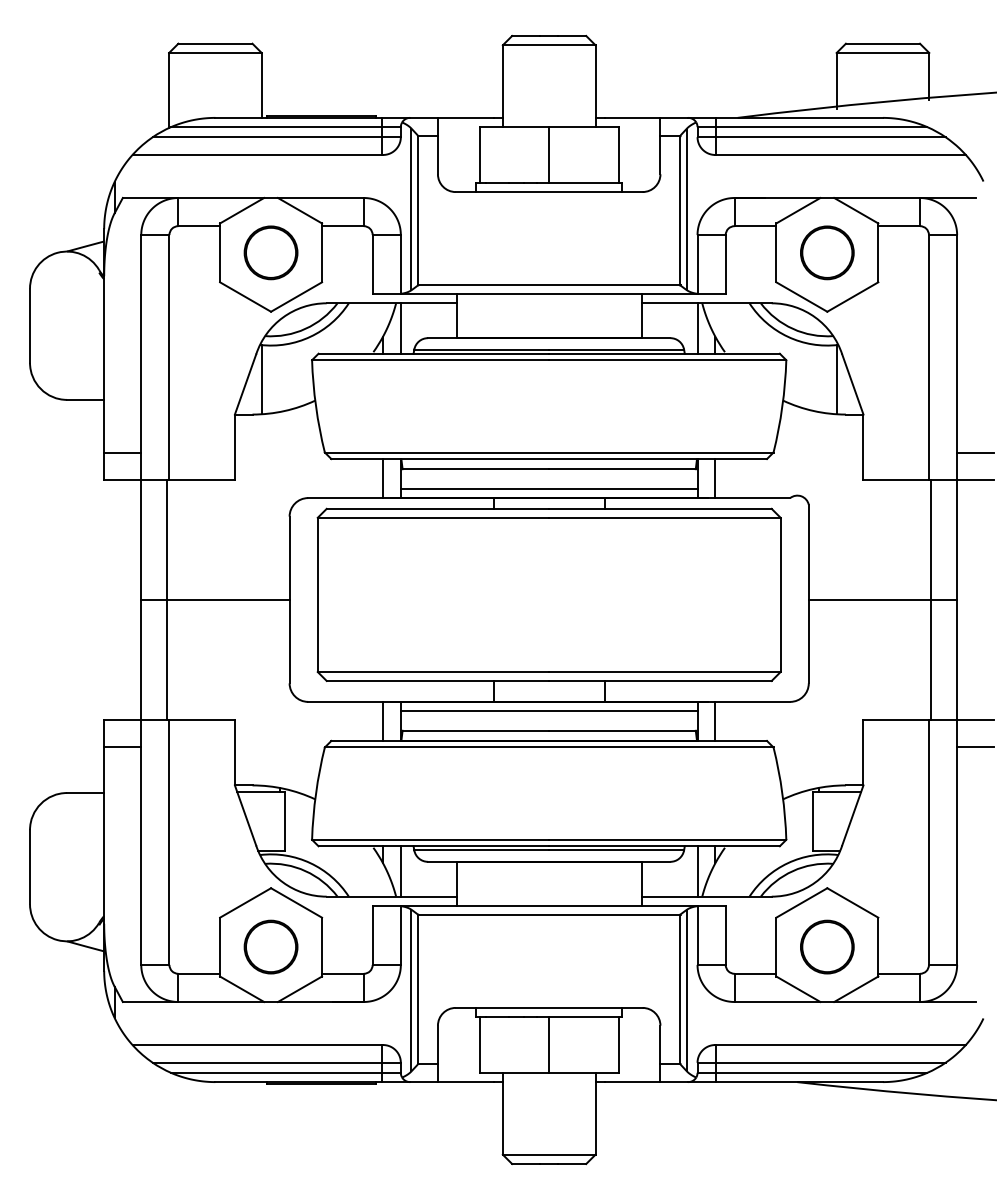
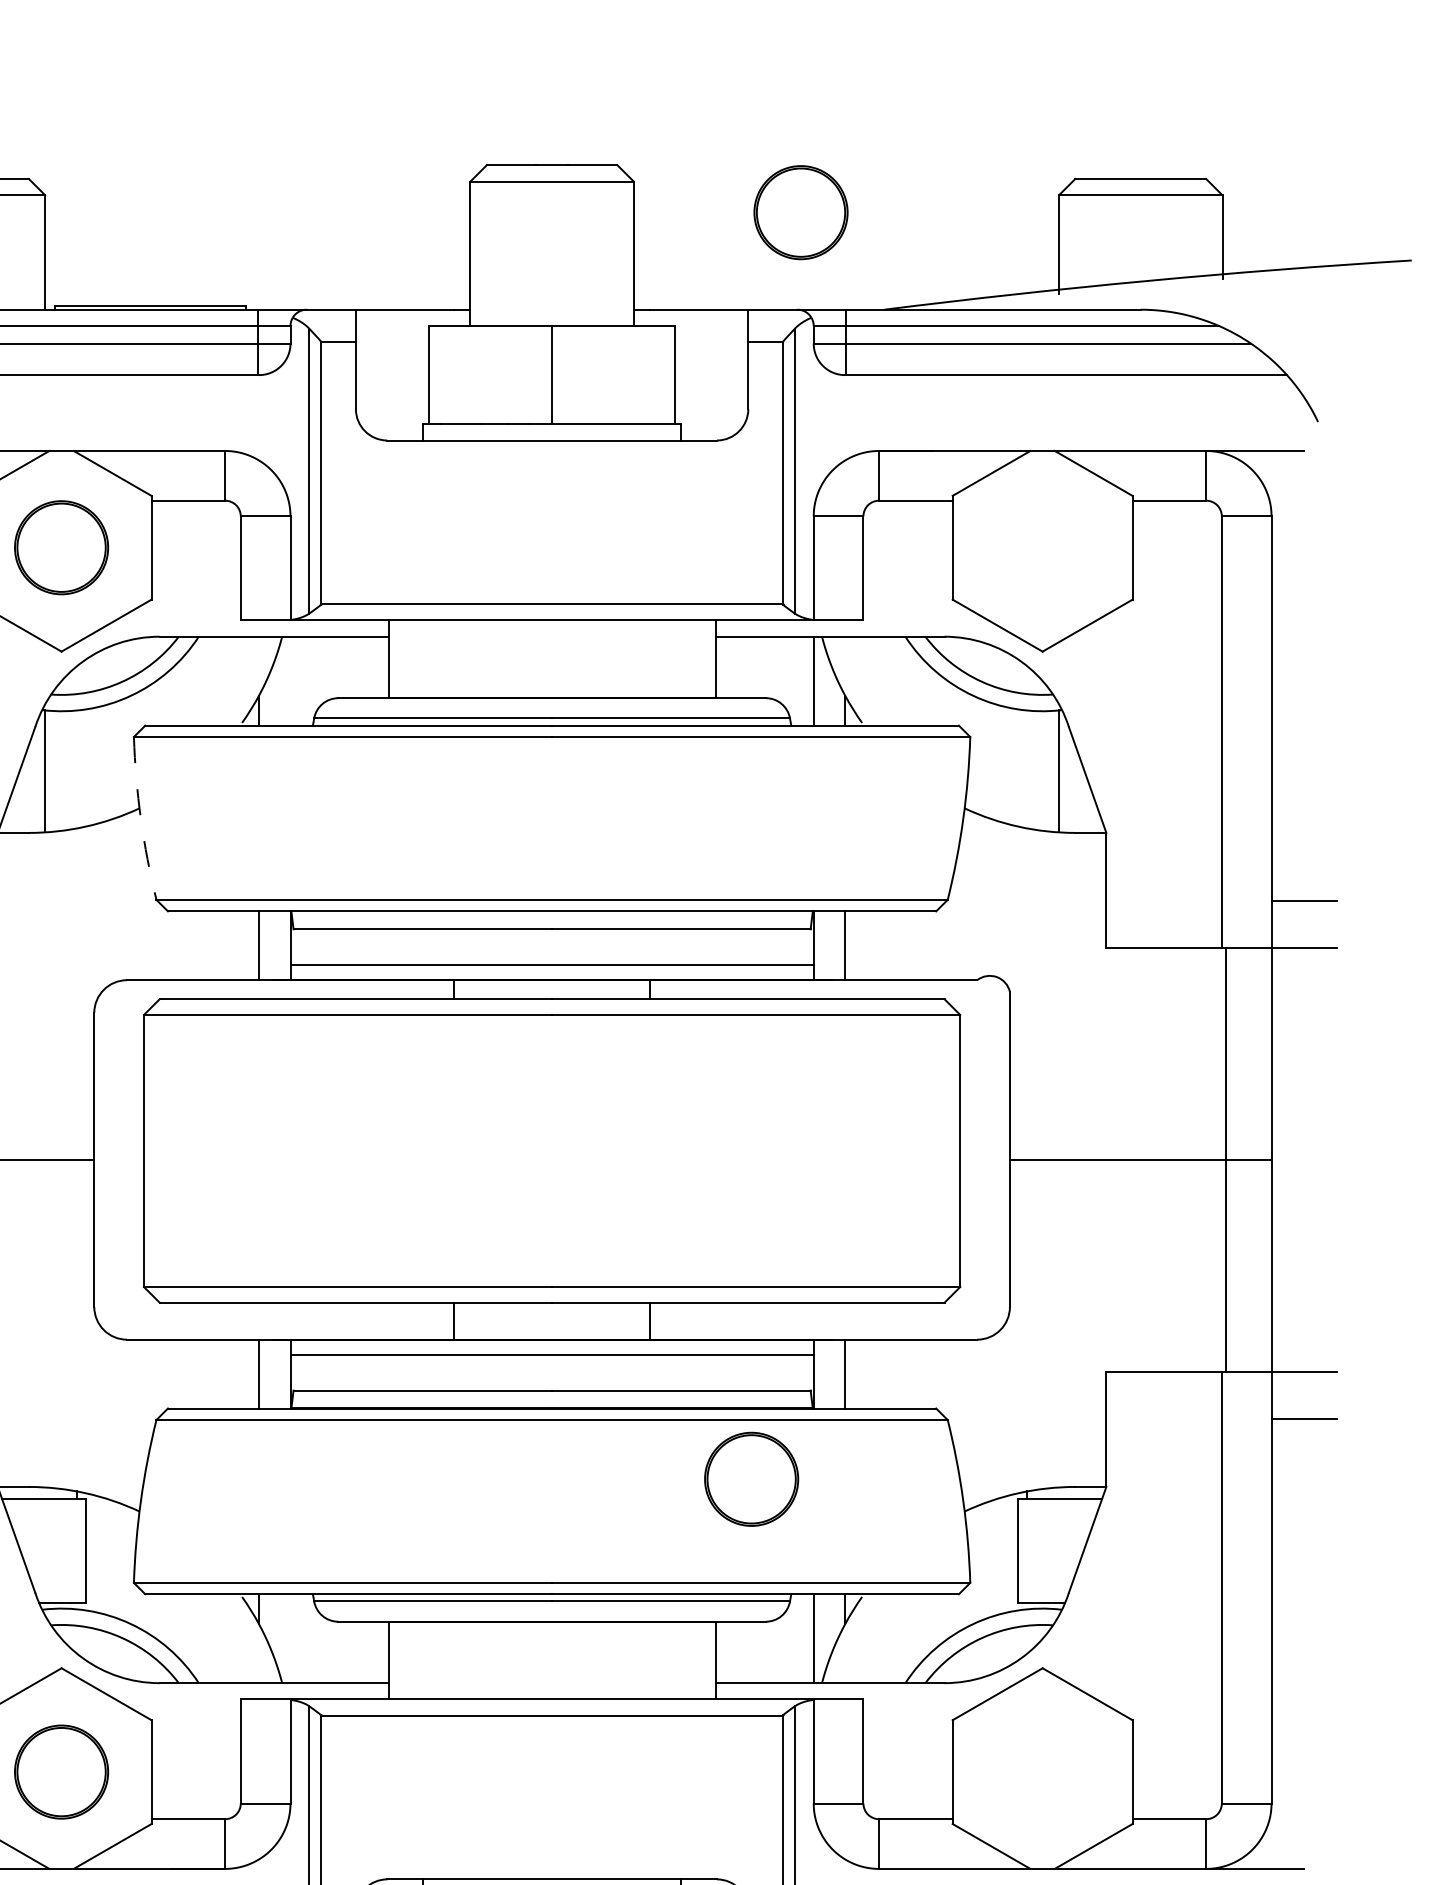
part: (827, 252) -> (801, 212), moved
line: (400, 328) -> (289, 681), removed
arc: (316, 406) -> (141, 818), solid -> dashed
line: (400, 871) -> (289, 1638), removed
part: (827, 946) -> (751, 1478), moved

